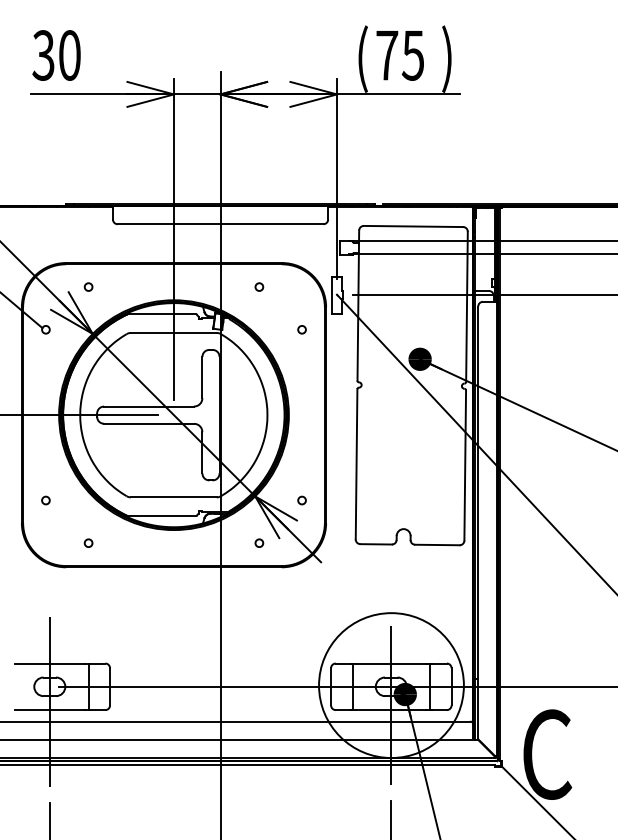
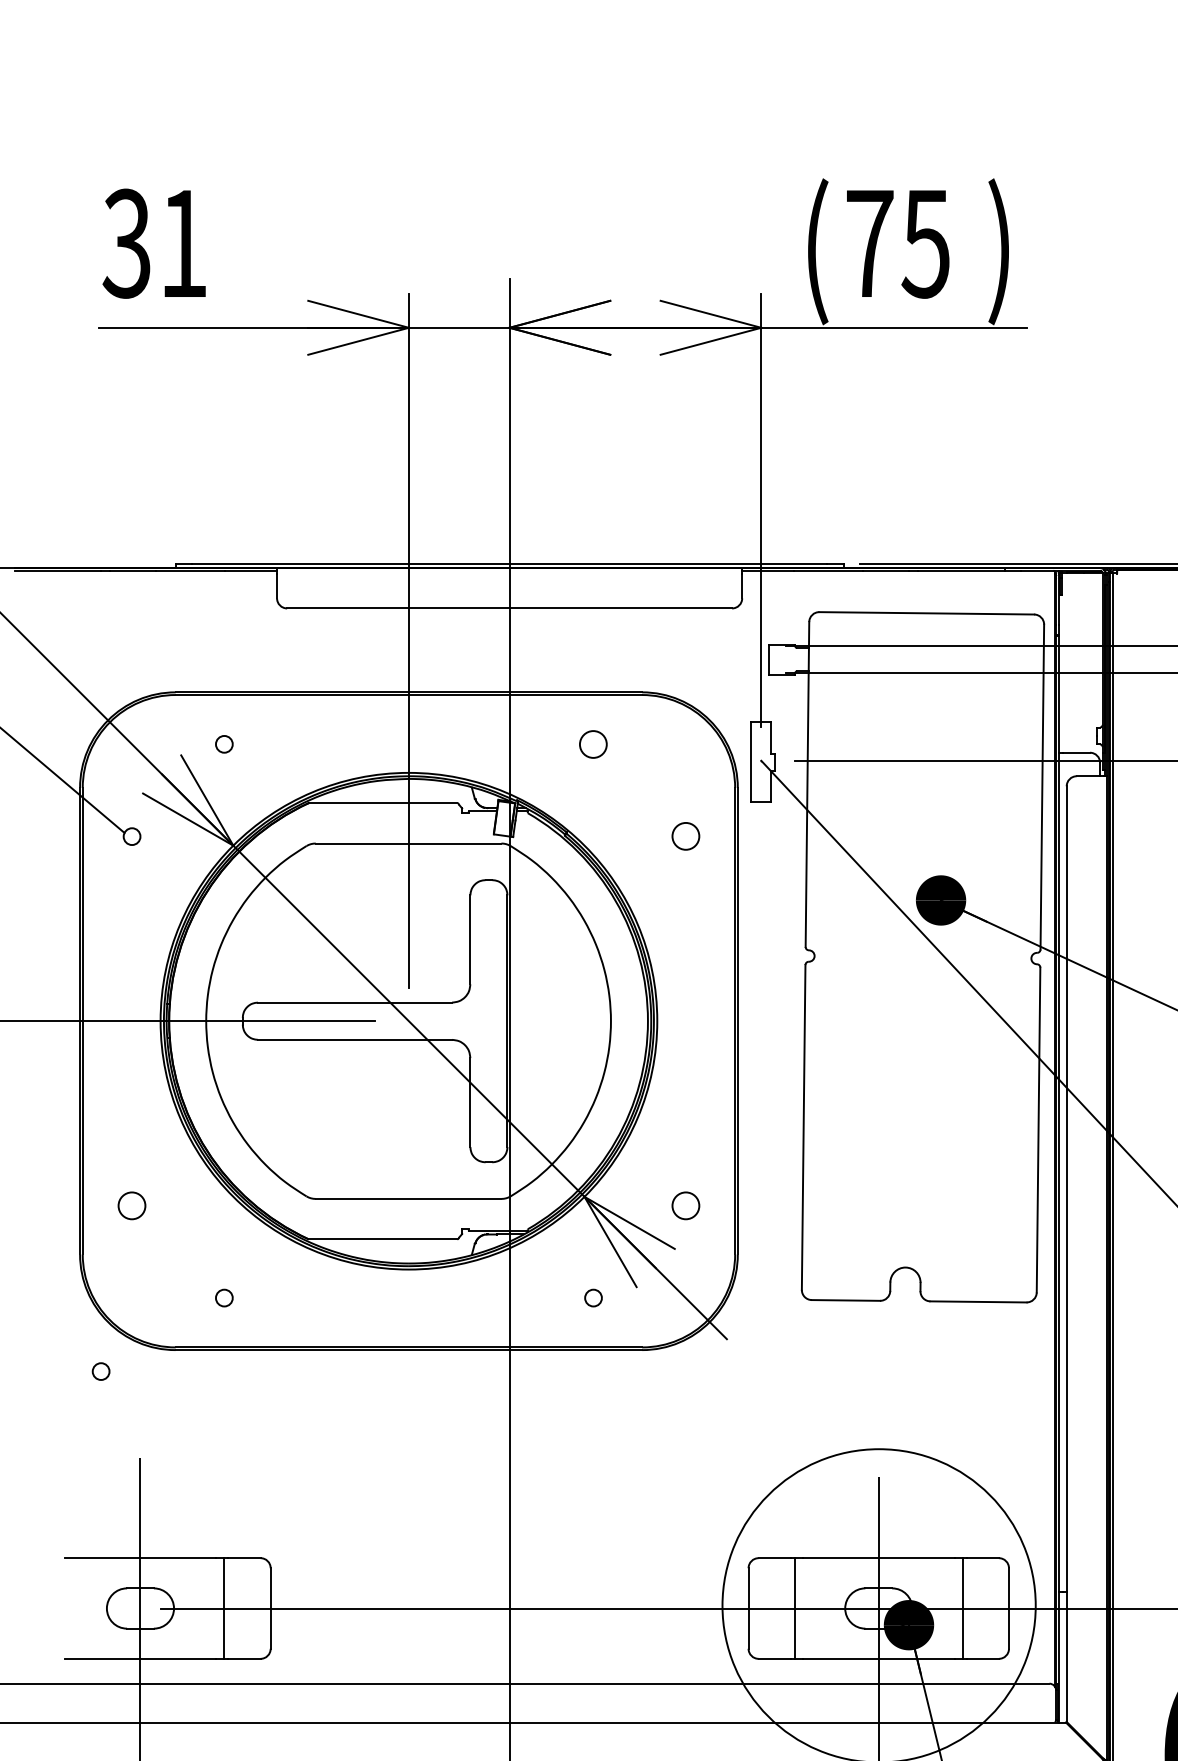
text: (69, 55) -> (183, 243), 30 -> 31
circle: (259, 286) -> (593, 743), size x1.6
circle: (301, 329) -> (684, 836), size x1.6
circle: (45, 500) -> (131, 1205), size x1.6
circle: (301, 500) -> (684, 1205), size x1.6
circle: (31, 576) -> (100, 1369), added

